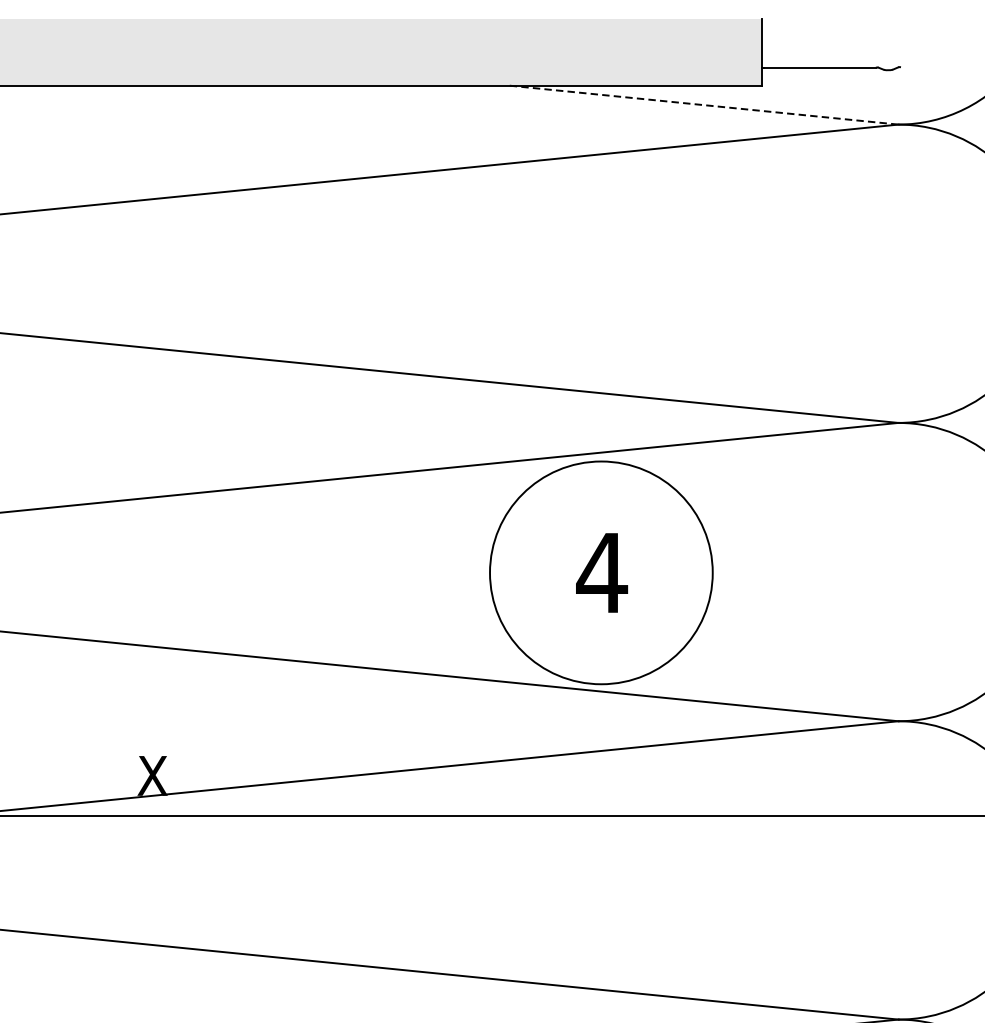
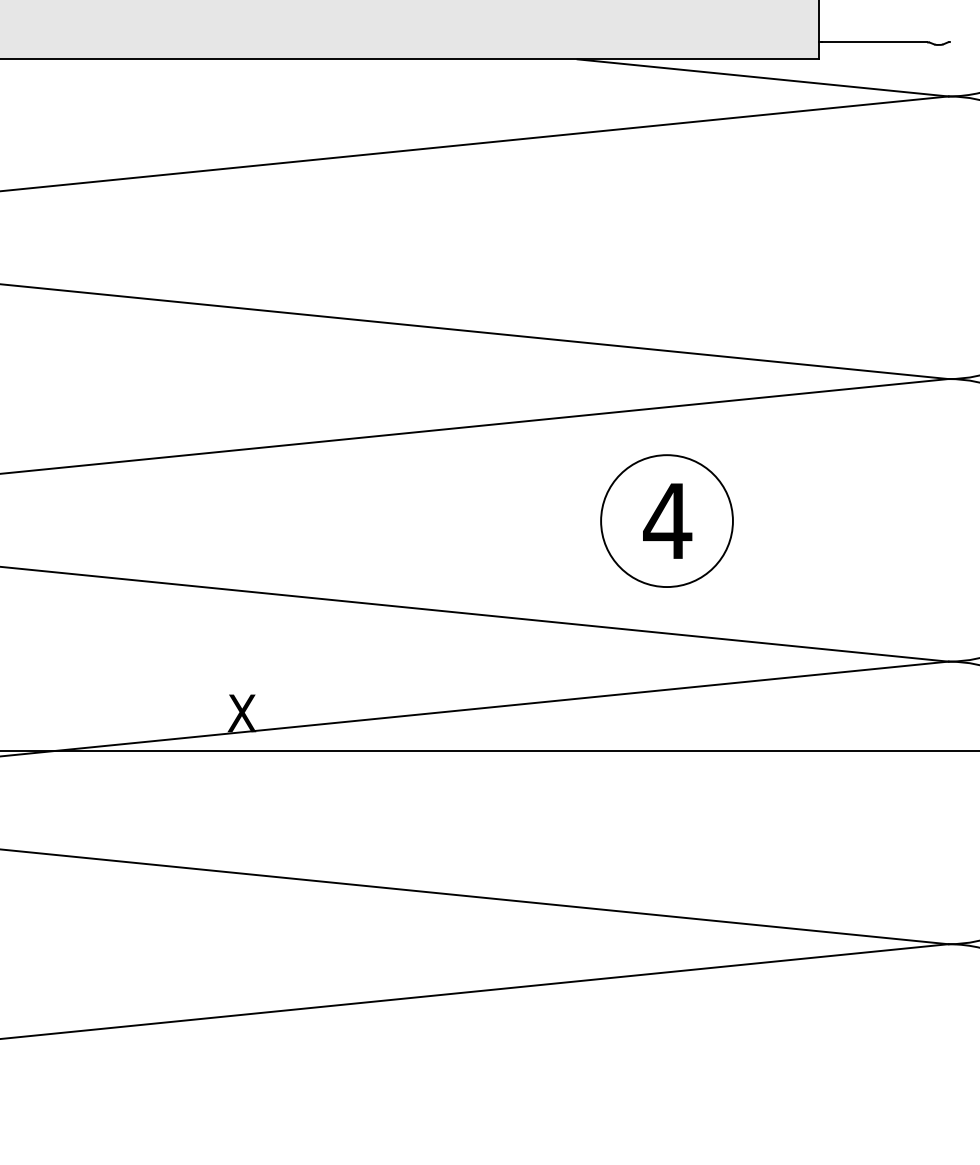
line: (702, 104) -> (762, 77), dashed -> solid
circle: (600, 573) -> (666, 521), size x0.62

